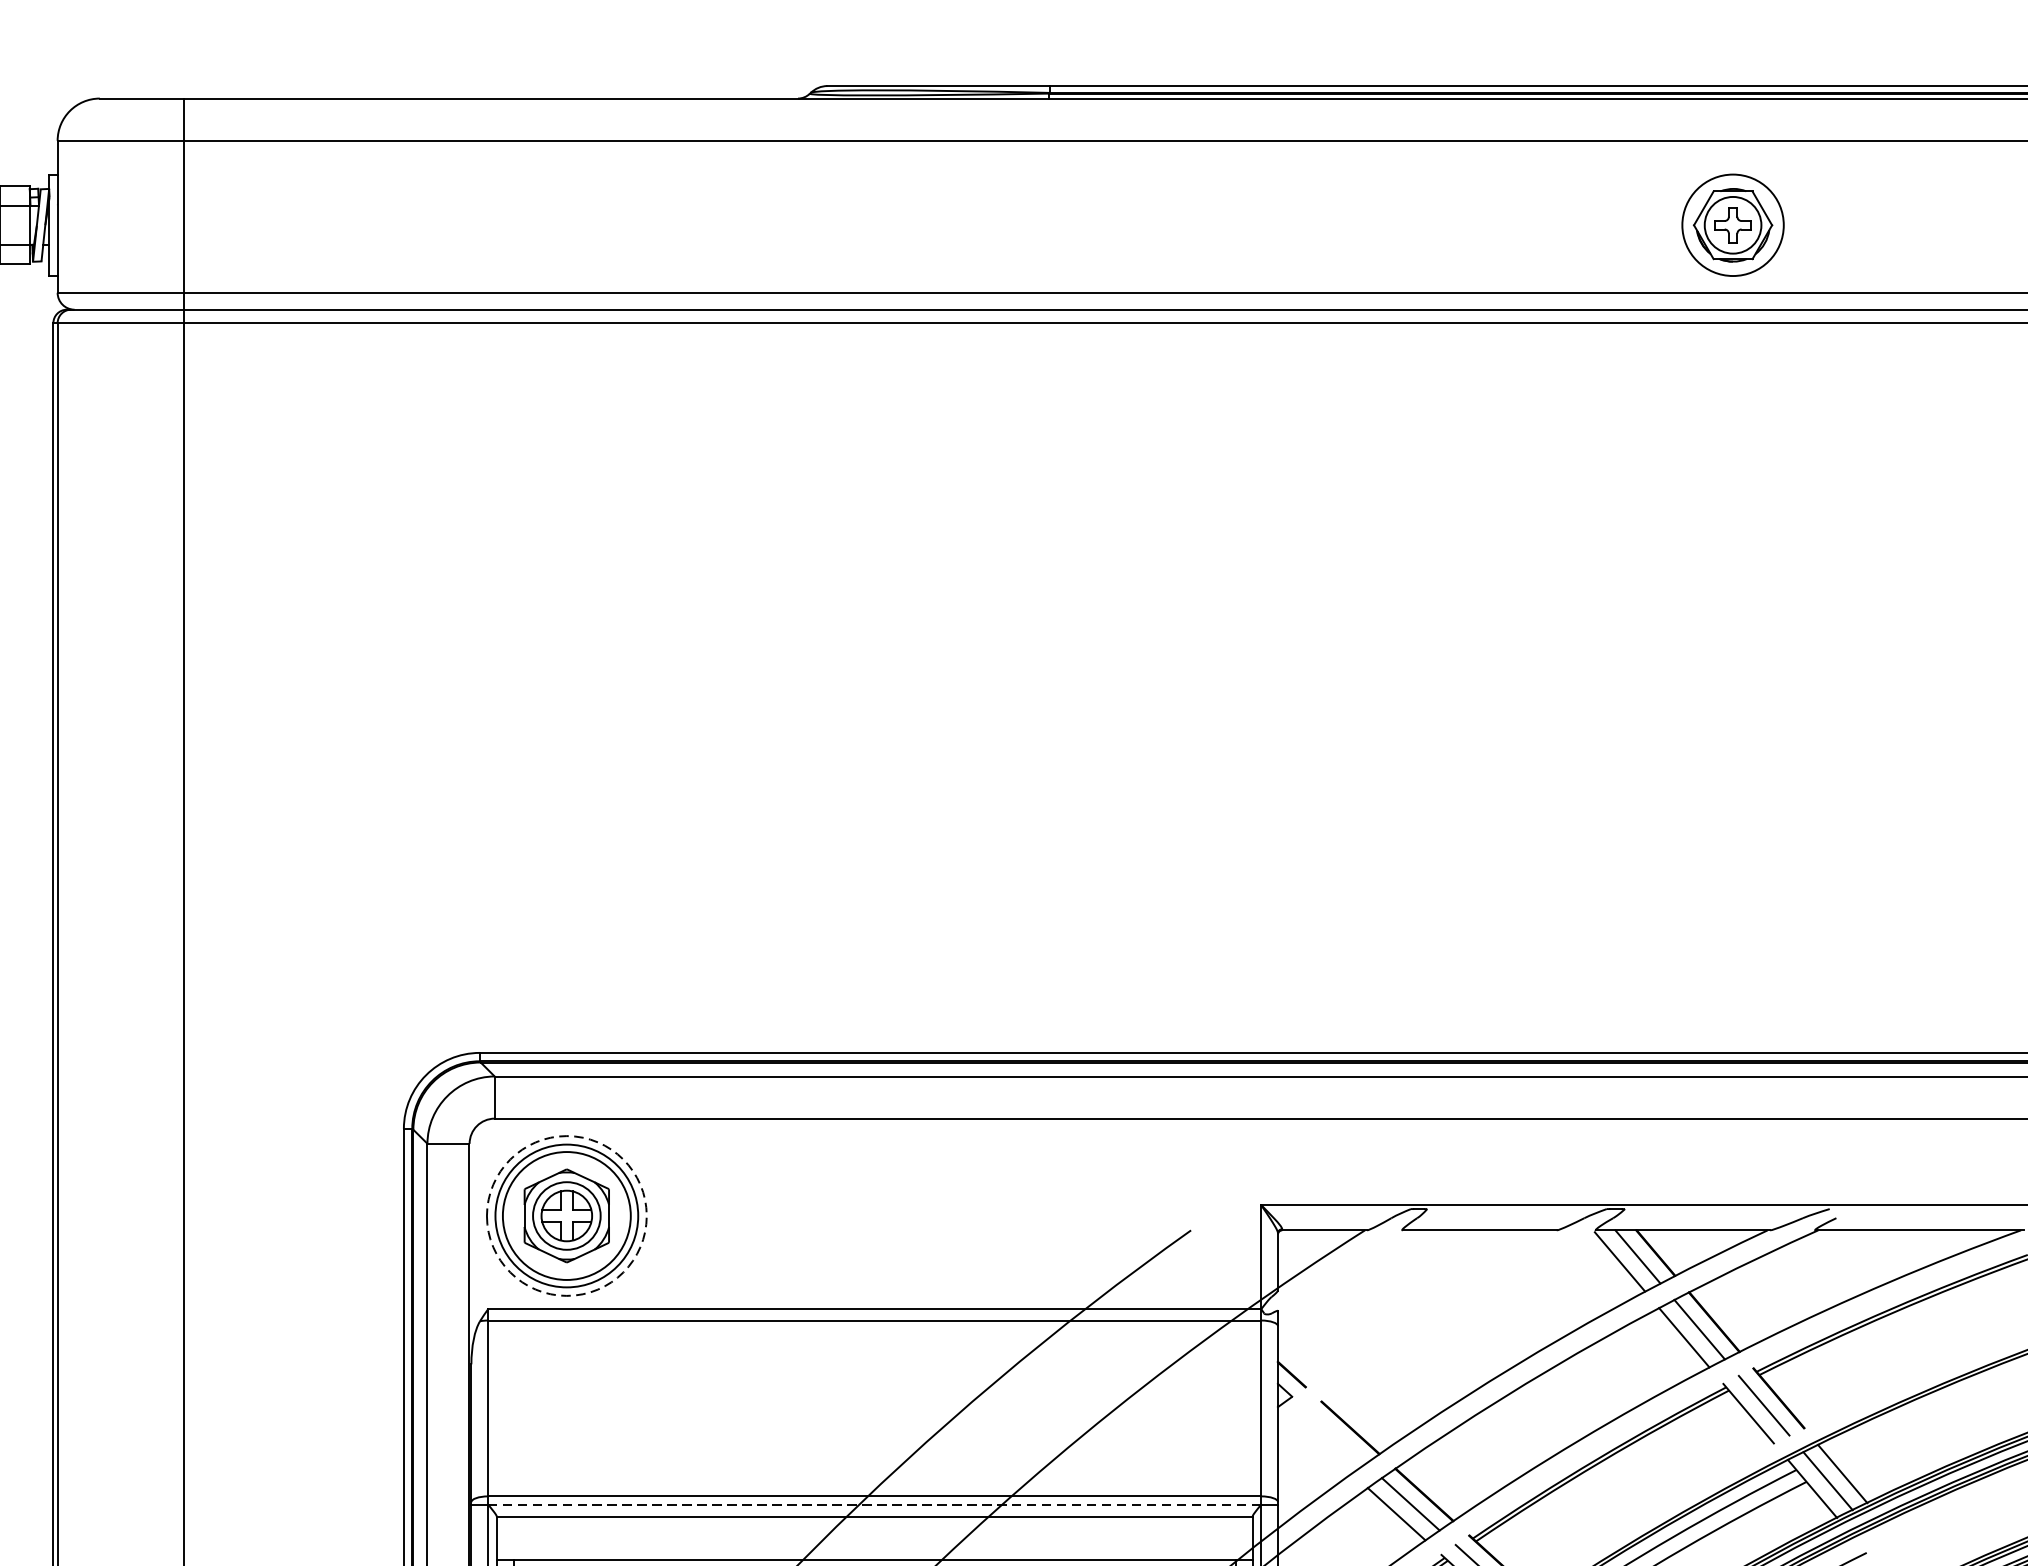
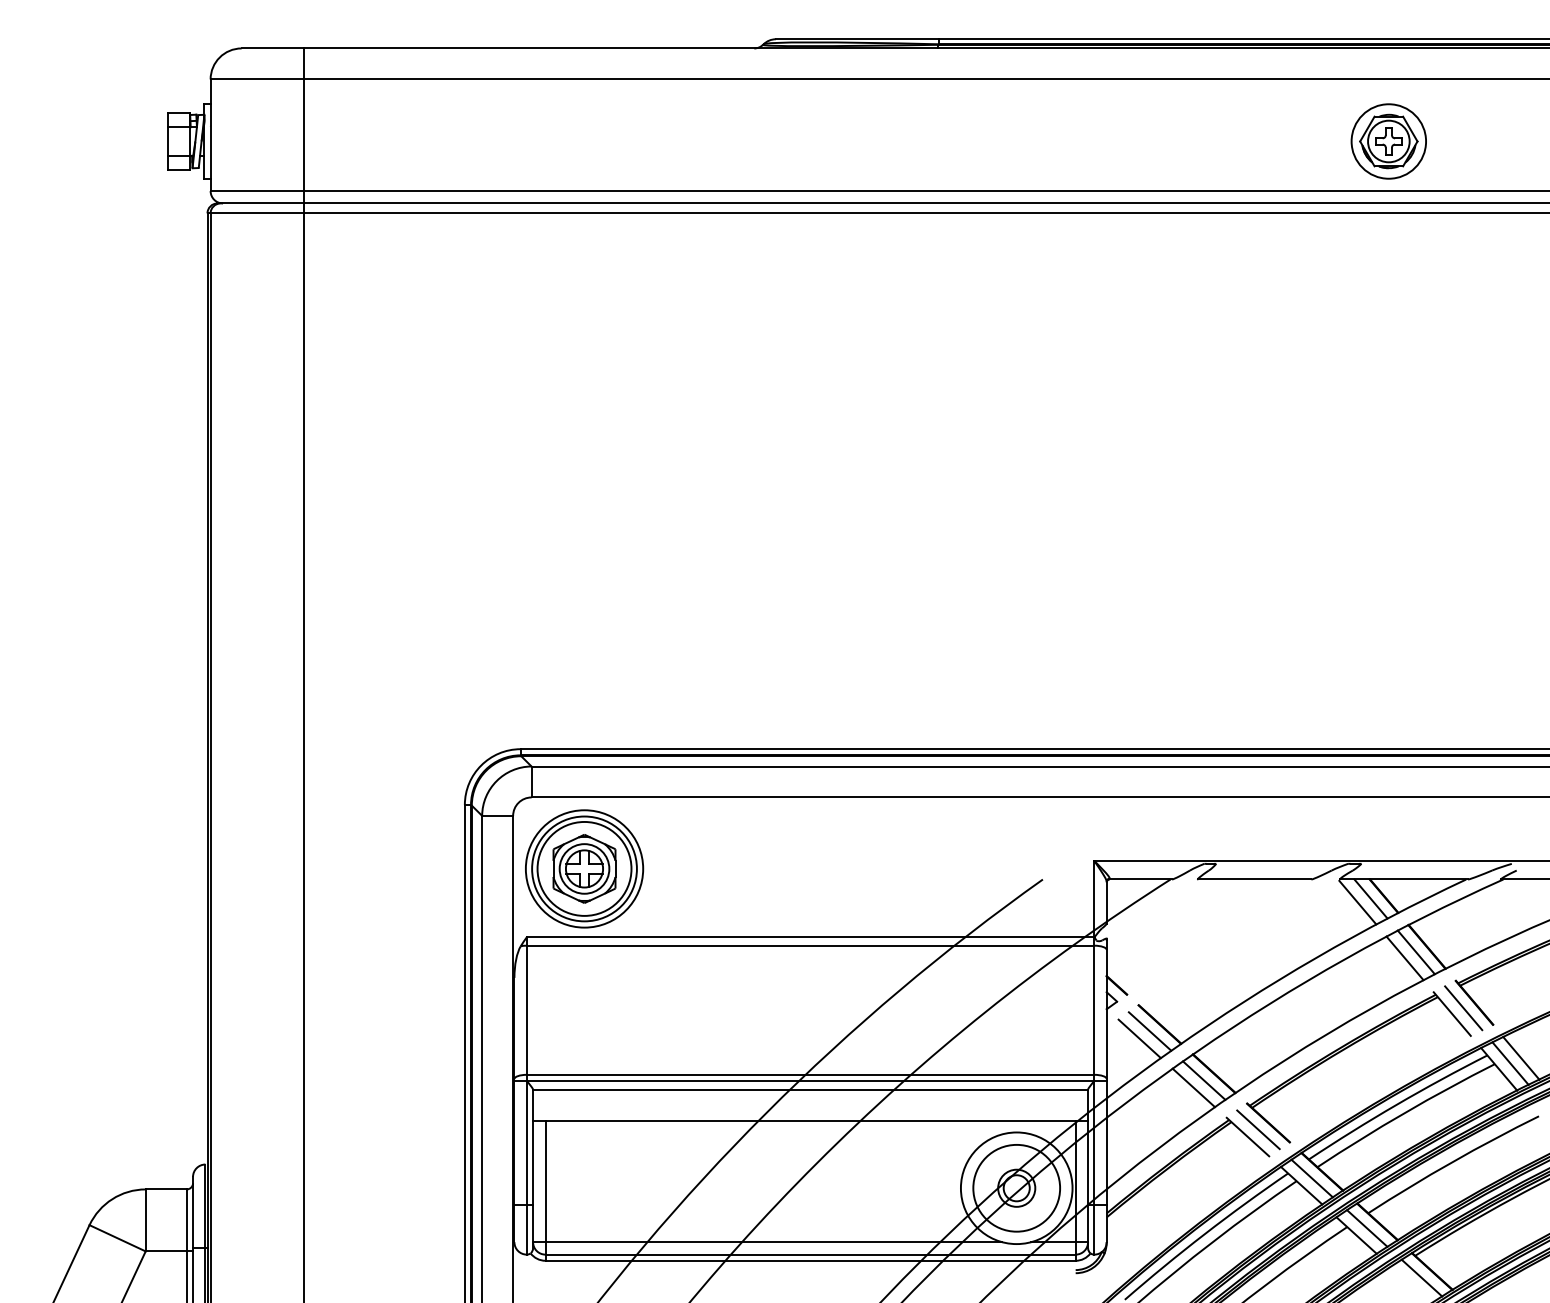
part: (1732, 225) -> (1388, 141), moved
circle: (566, 1215) -> (584, 868), dashed -> solid
line: (1336, 1437) -> (1149, 1031), added
line: (1322, 1446) -> (1139, 1038), added
line: (874, 1505) -> (810, 1081), dashed -> solid

